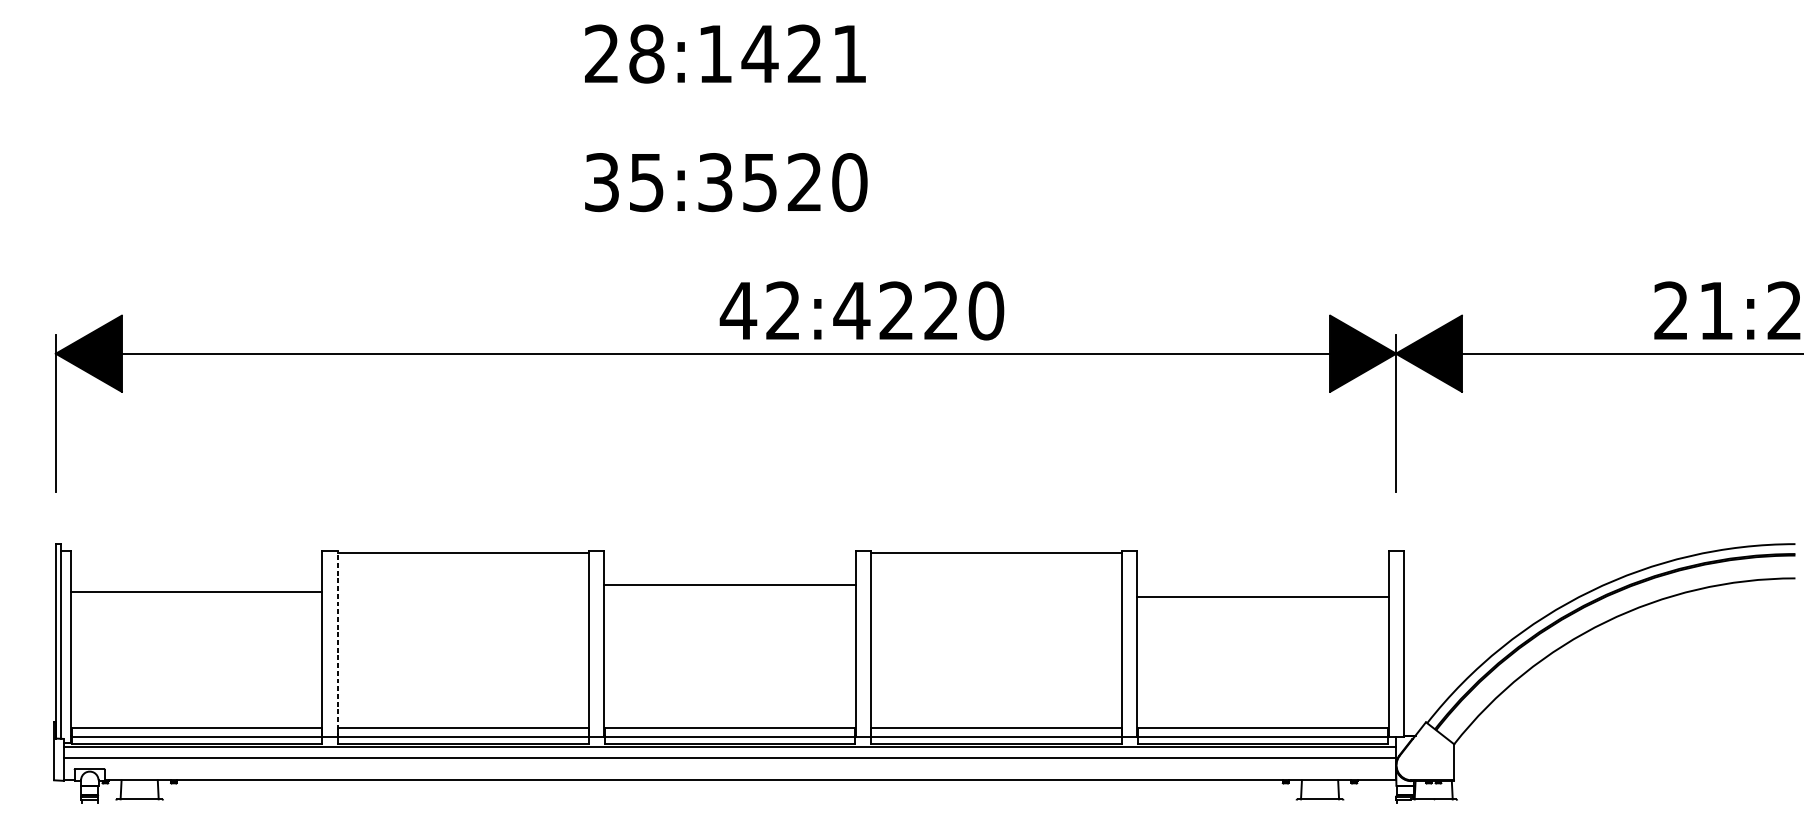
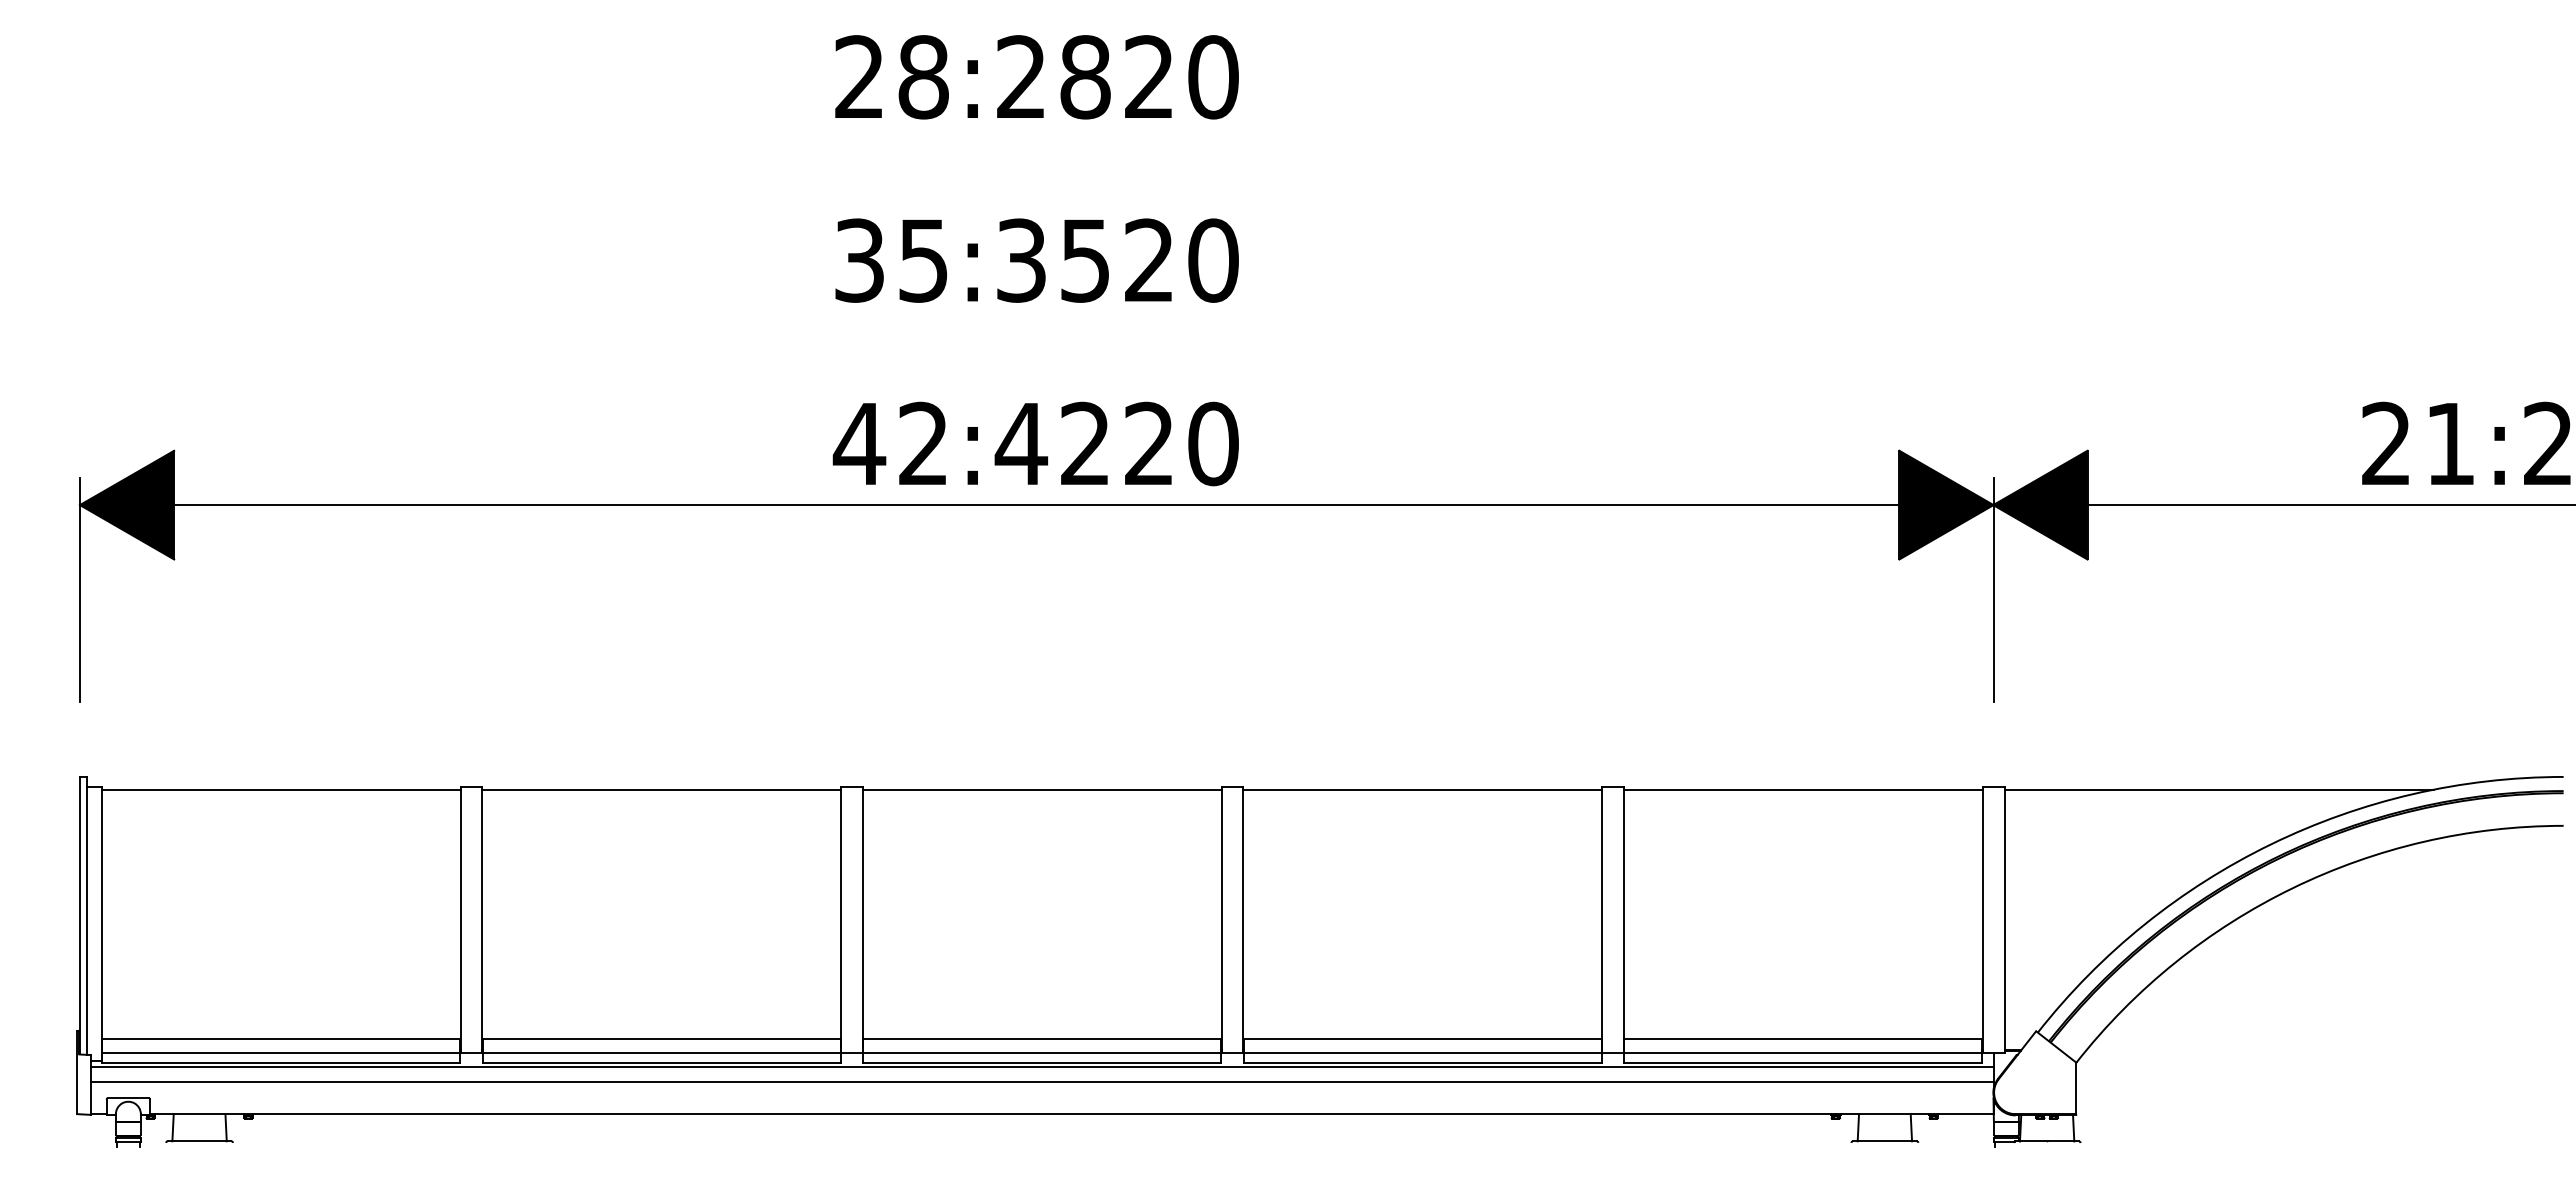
text: (782, 54) -> (1117, 77), 28:1421 -> 28:2820
text: (861, 310) -> (1035, 443), moved
line: (1553, 552) -> (2218, 789), added
line: (729, 584) -> (1041, 789), moved
line: (196, 591) -> (280, 789), moved
line: (1262, 597) -> (1802, 789), moved
line: (337, 643) -> (482, 919), dashed -> solid

